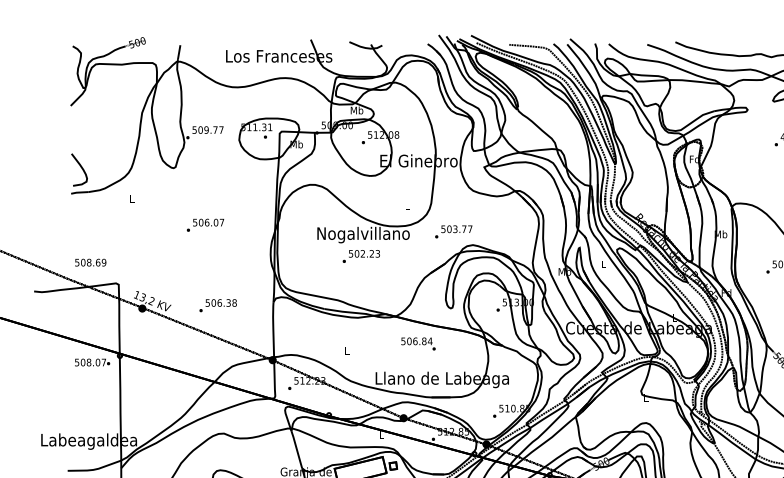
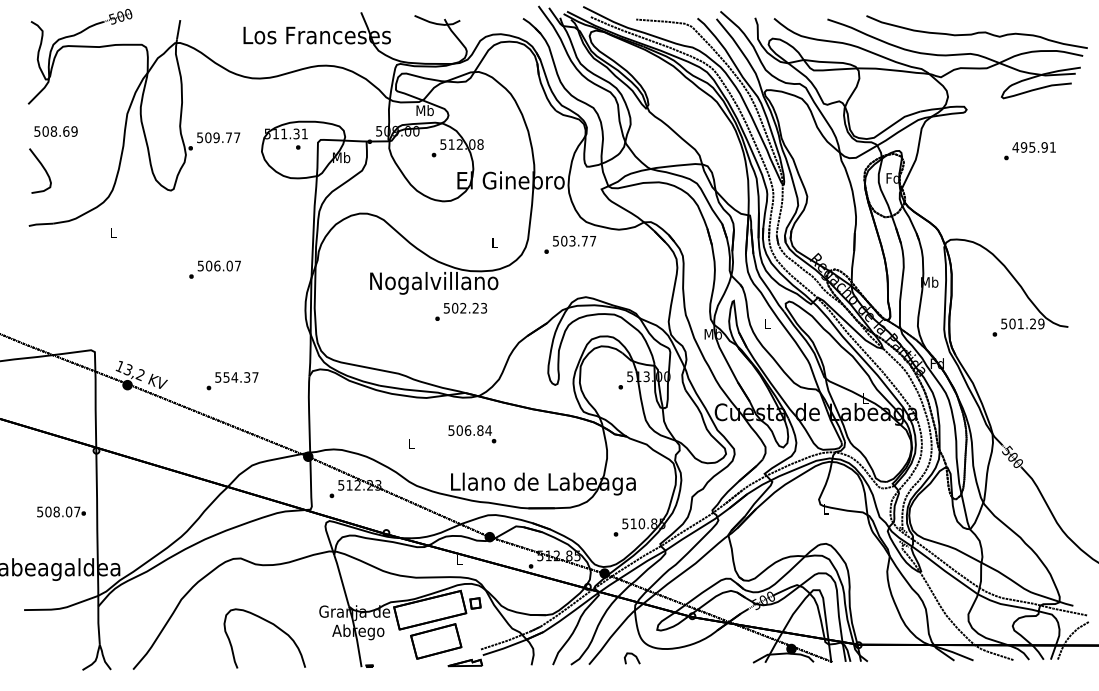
curve: (81, 168) -> (43, 169), moved
text: (453, 231) -> (570, 244), moved
text: (361, 256) -> (461, 311), moved
text: (90, 262) -> (55, 131), moved
text: (223, 303) -> (240, 377), 506.38 -> 554.37
text: (418, 344) -> (472, 434), moved
text: (92, 362) -> (61, 511), moved

